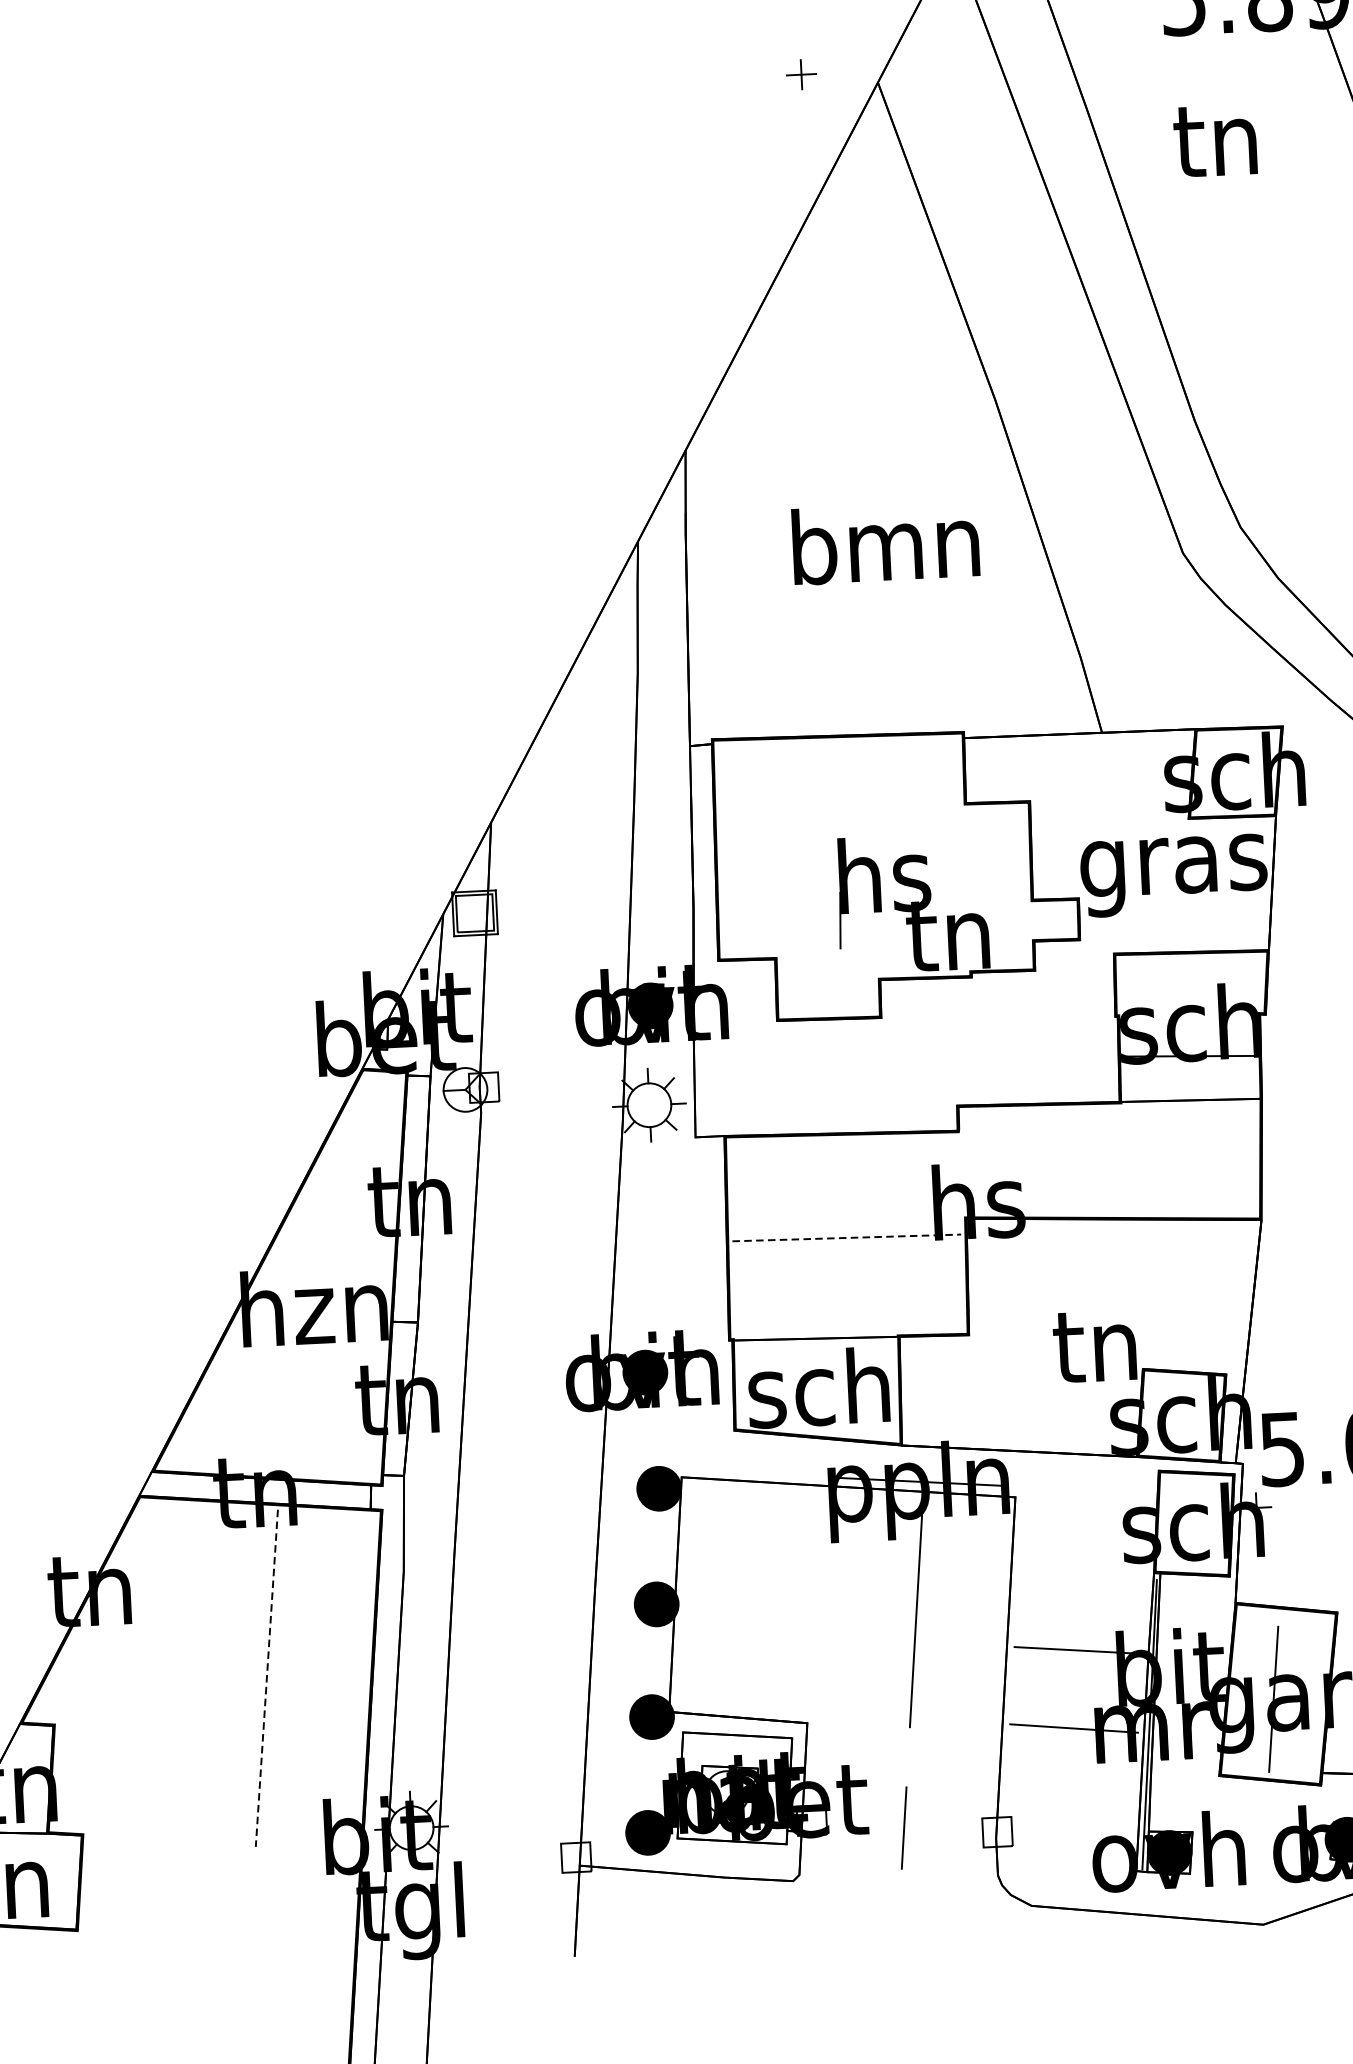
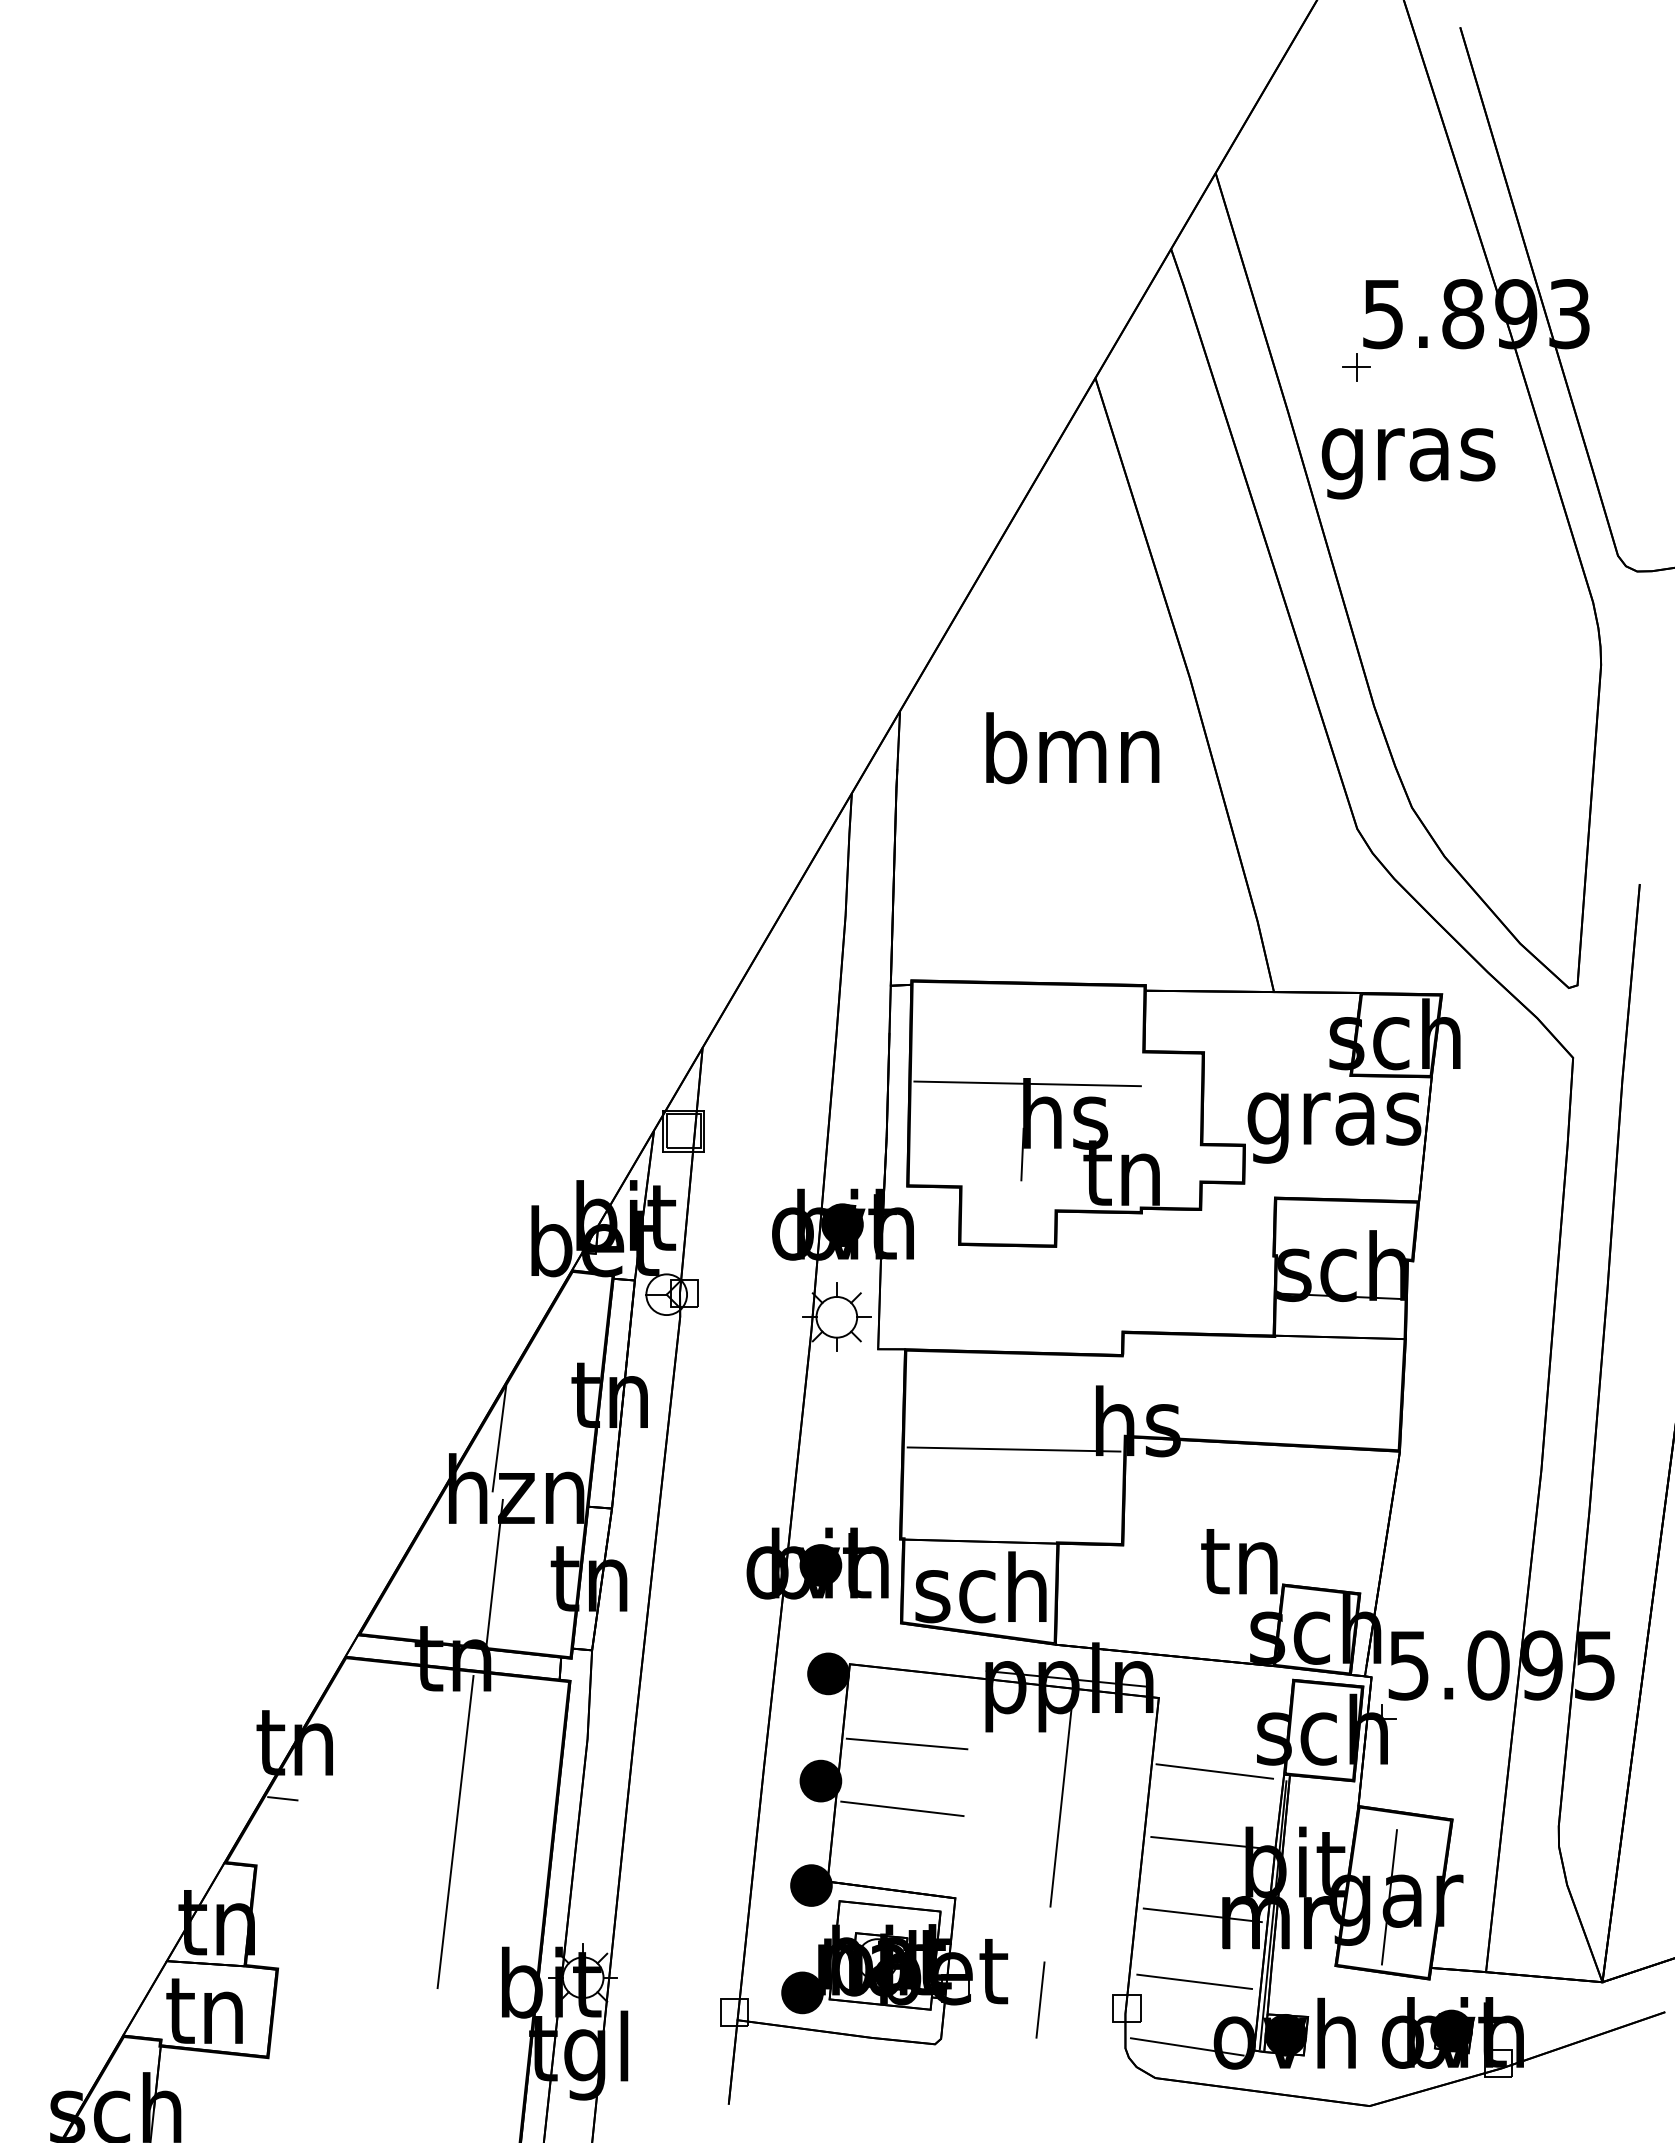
part: (801, 74) -> (1356, 367), moved
text: (1218, 151) -> (1408, 457), tn -> gras
text: (885, 543) -> (1072, 748), moved
line: (842, 844) -> (1027, 1083), added
line: (847, 1237) -> (1014, 1449), dashed -> solid
line: (293, 1253) -> (499, 1438), added
line: (295, 1396) -> (494, 1571), added
line: (746, 1559) -> (906, 1743), added
line: (1079, 1573) -> (1214, 1771), added
line: (745, 1629) -> (902, 1808), added
line: (79, 1651) -> (282, 1798), added
line: (266, 1678) -> (455, 1832), dashed -> solid
line: (1068, 1800) -> (1194, 1981), added
line: (1064, 1870) -> (1187, 2046), added

